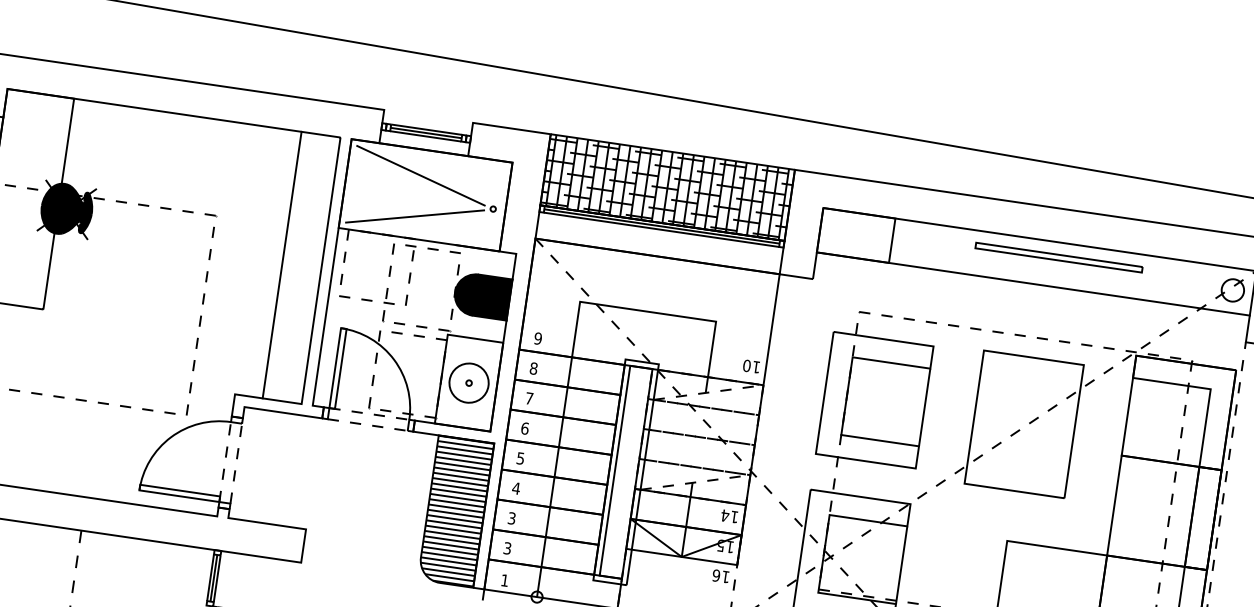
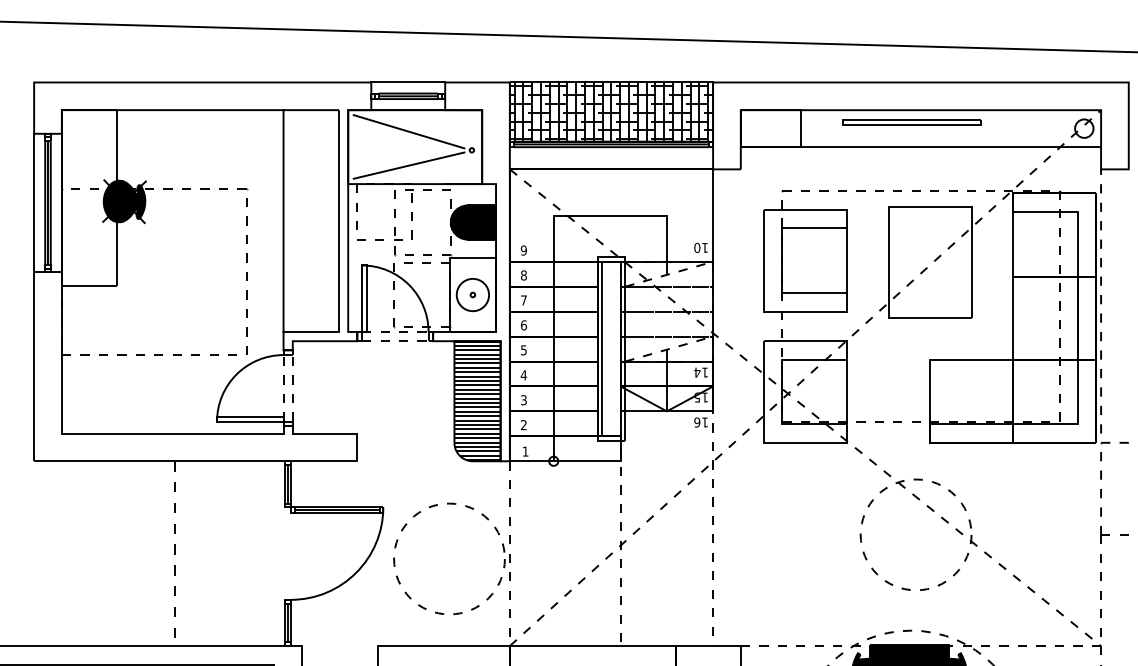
line: (428, 116) -> (408, 82), added
part: (1058, 257) -> (911, 122), moved
line: (282, 264) -> (283, 220), moved
text: (506, 548) -> (523, 425), 3 -> 2

